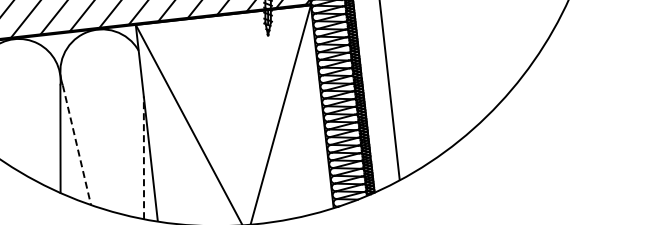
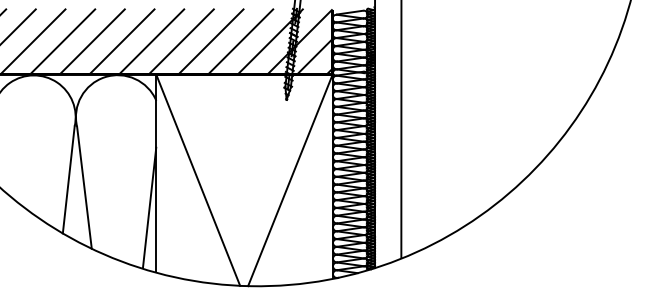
line: (77, 145) -> (84, 188), dashed -> solid
line: (143, 157) -> (149, 207), dashed -> solid

